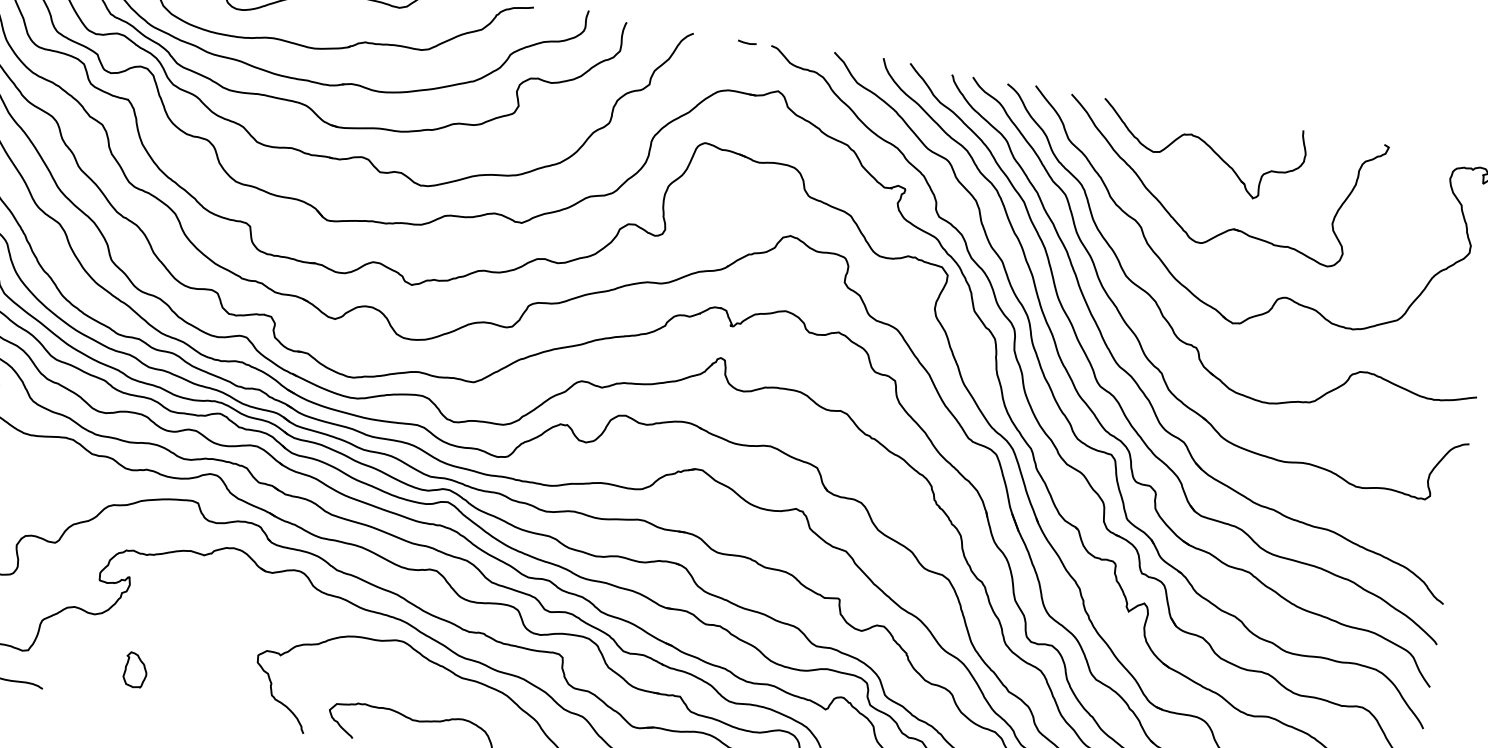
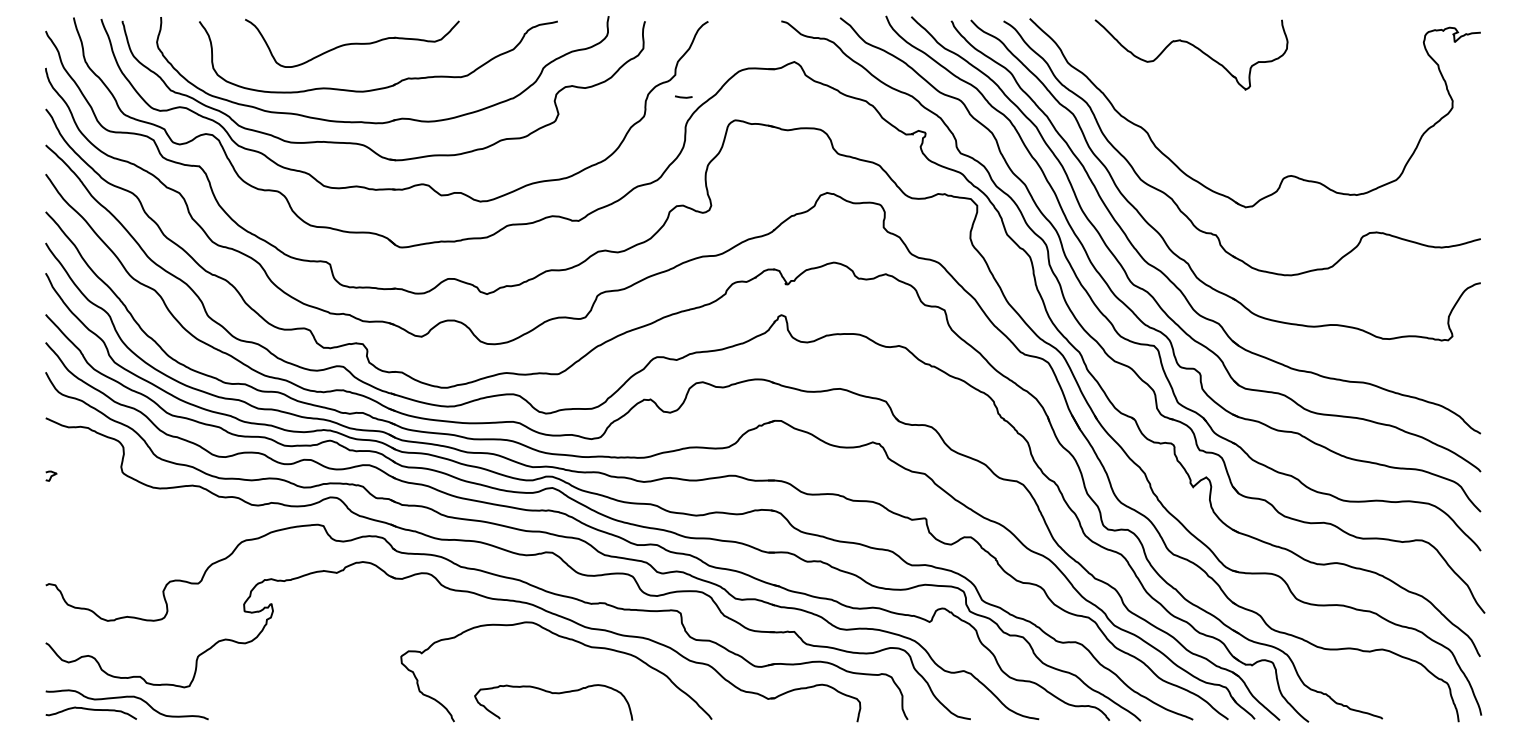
line: (747, 42) -> (683, 96), moved
part: (1231, 228) -> (1230, 120), removed
part: (135, 670) -> (290, 688), removed

